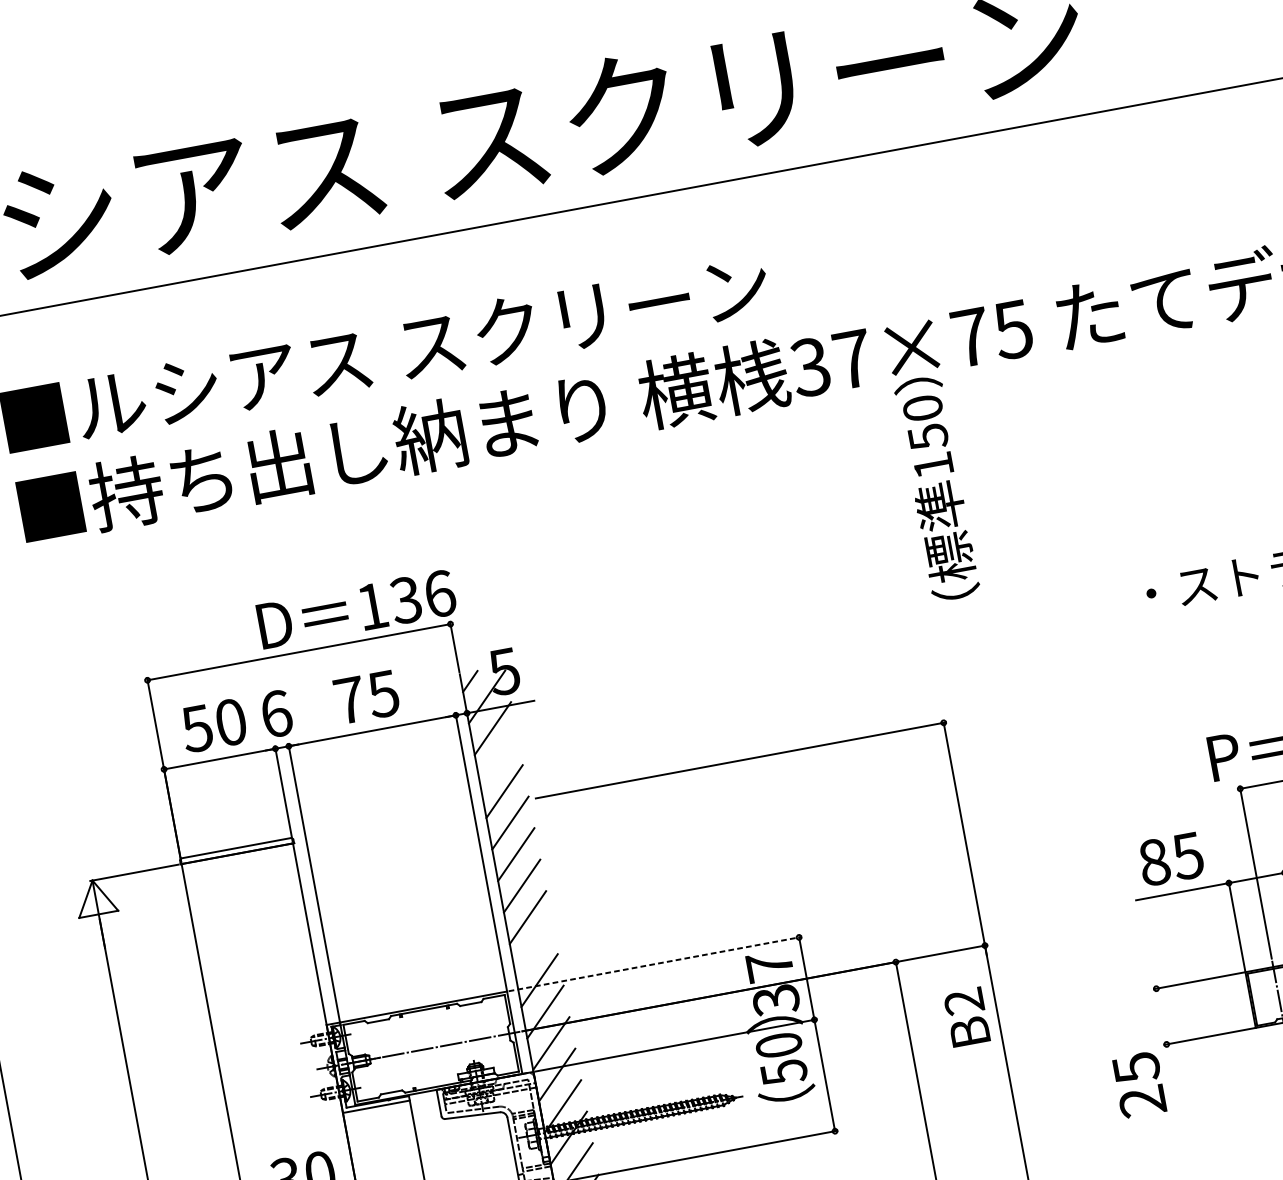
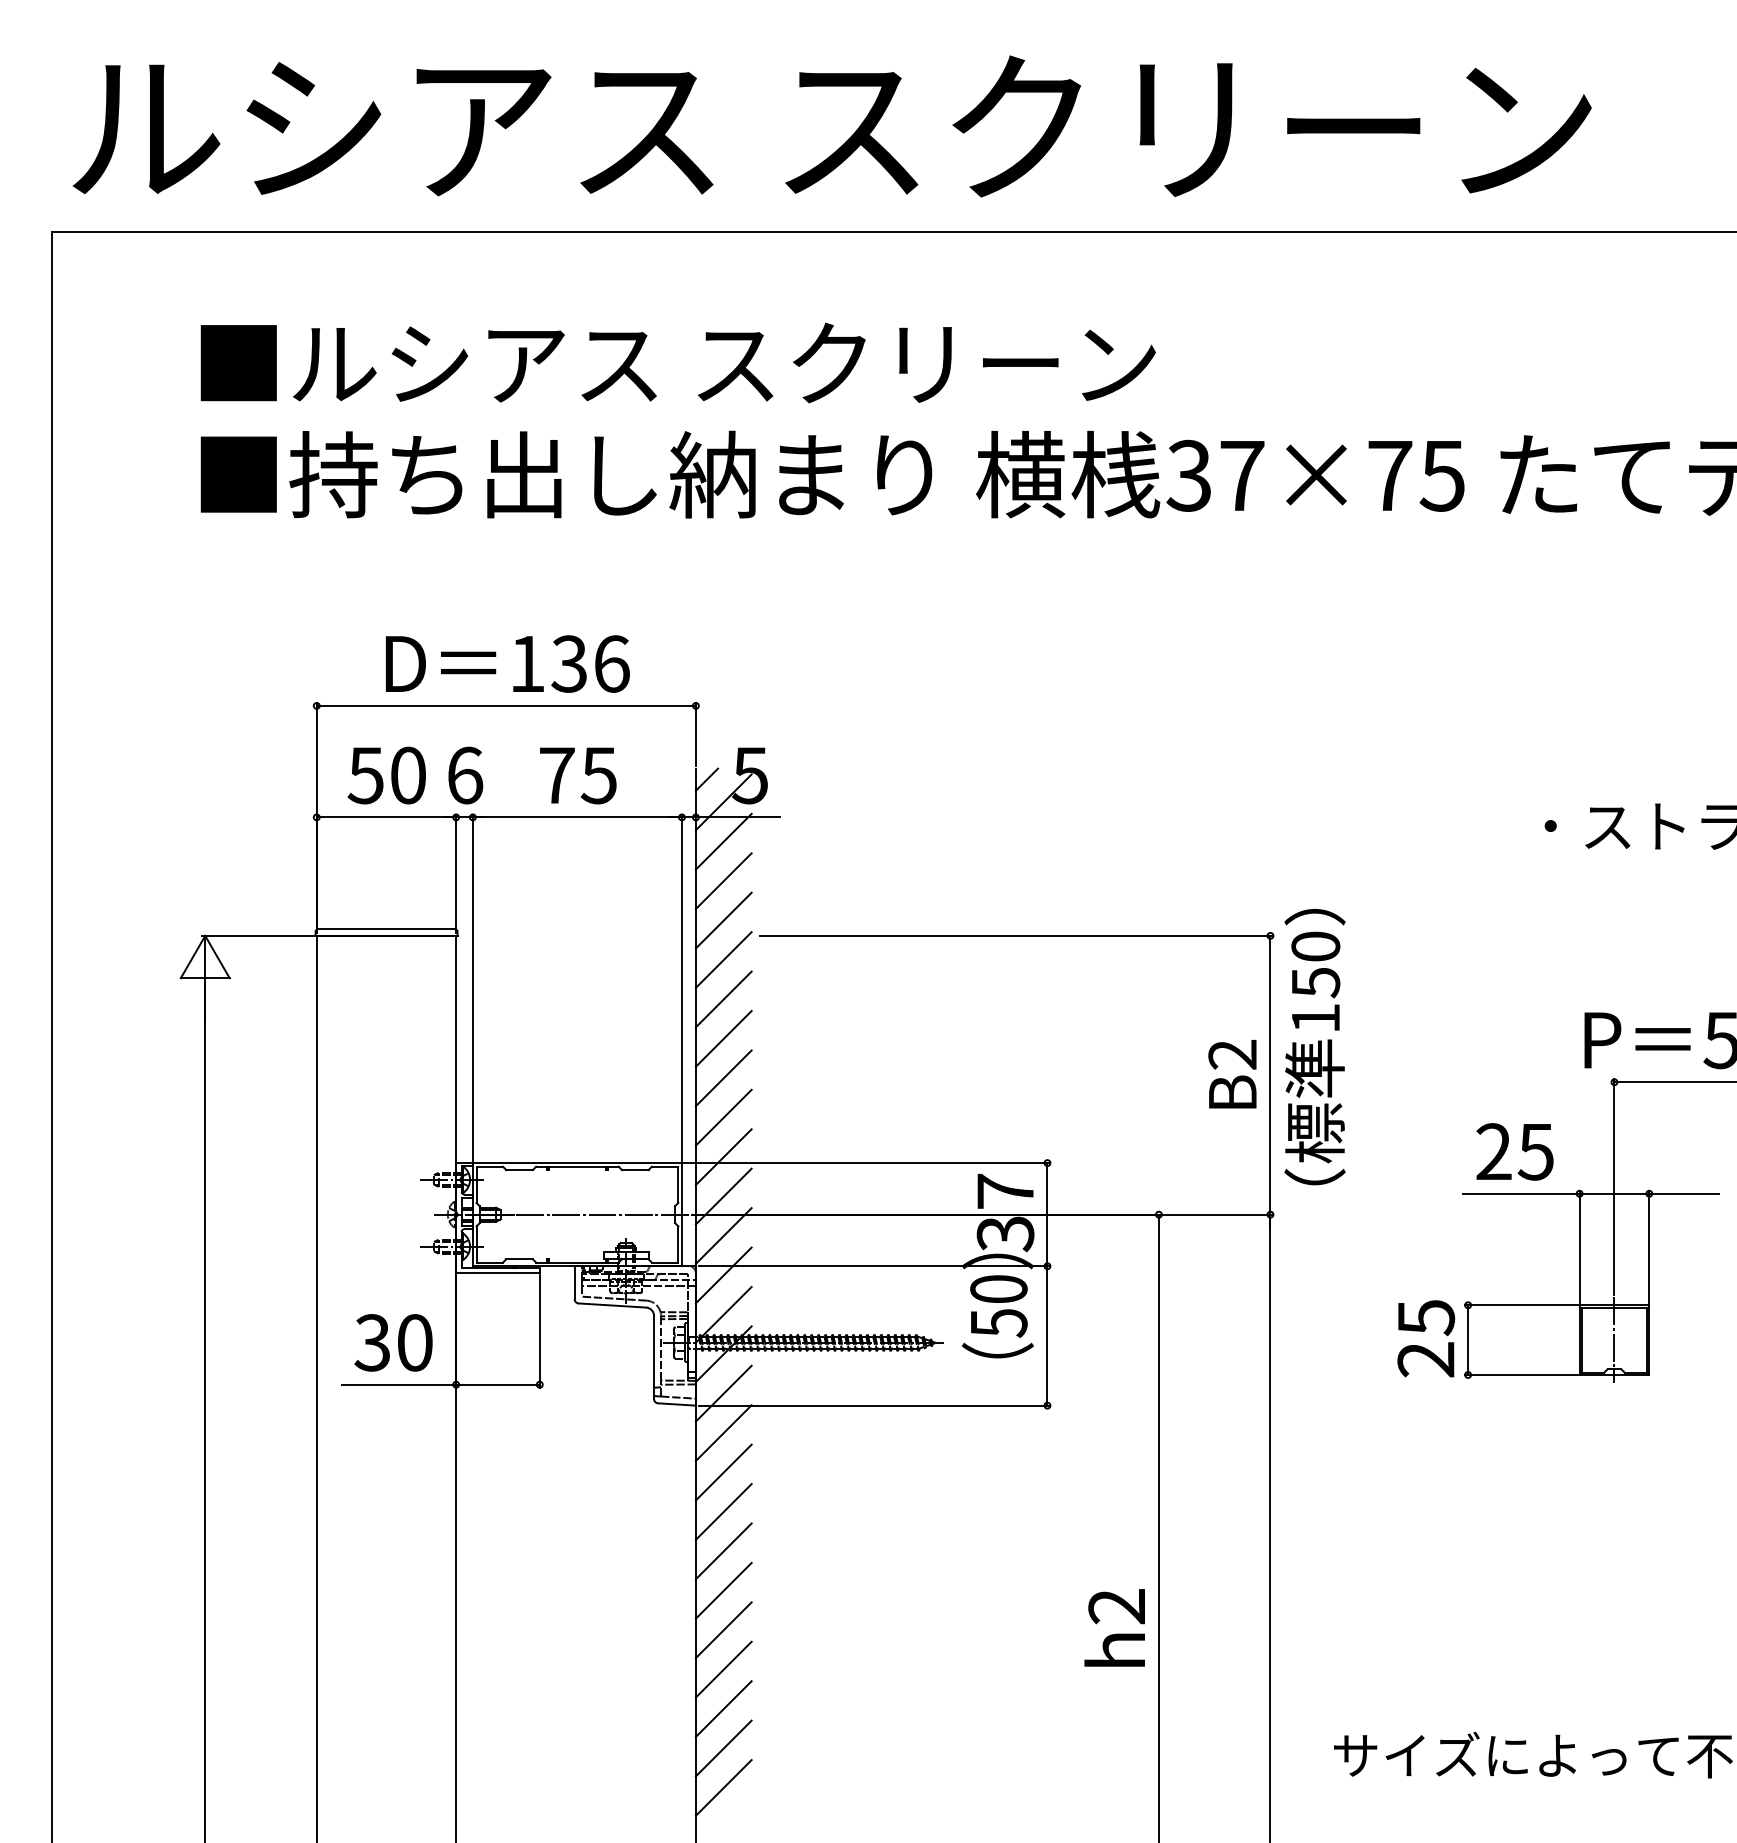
text: (936, 489) -> (1314, 1047), moved
text: (356, 609) -> (507, 663), moved
line: (498, 760) -> (723, 881), added
text: (1153, 862) -> (1493, 1151), 85 -> 25
line: (533, 948) -> (723, 1117), added
line: (655, 964) -> (867, 1163), dashed -> solid
line: (1161, 1016) -> (1468, 1339), added
text: (966, 1017) -> (1232, 1074), moved
text: (1139, 1084) -> (1426, 1338), moved

